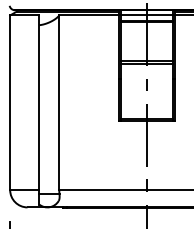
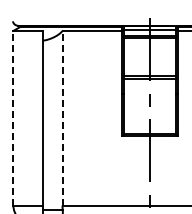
line: (10, 102) -> (13, 118), solid -> dashed
line: (59, 102) -> (62, 118), solid -> dashed

